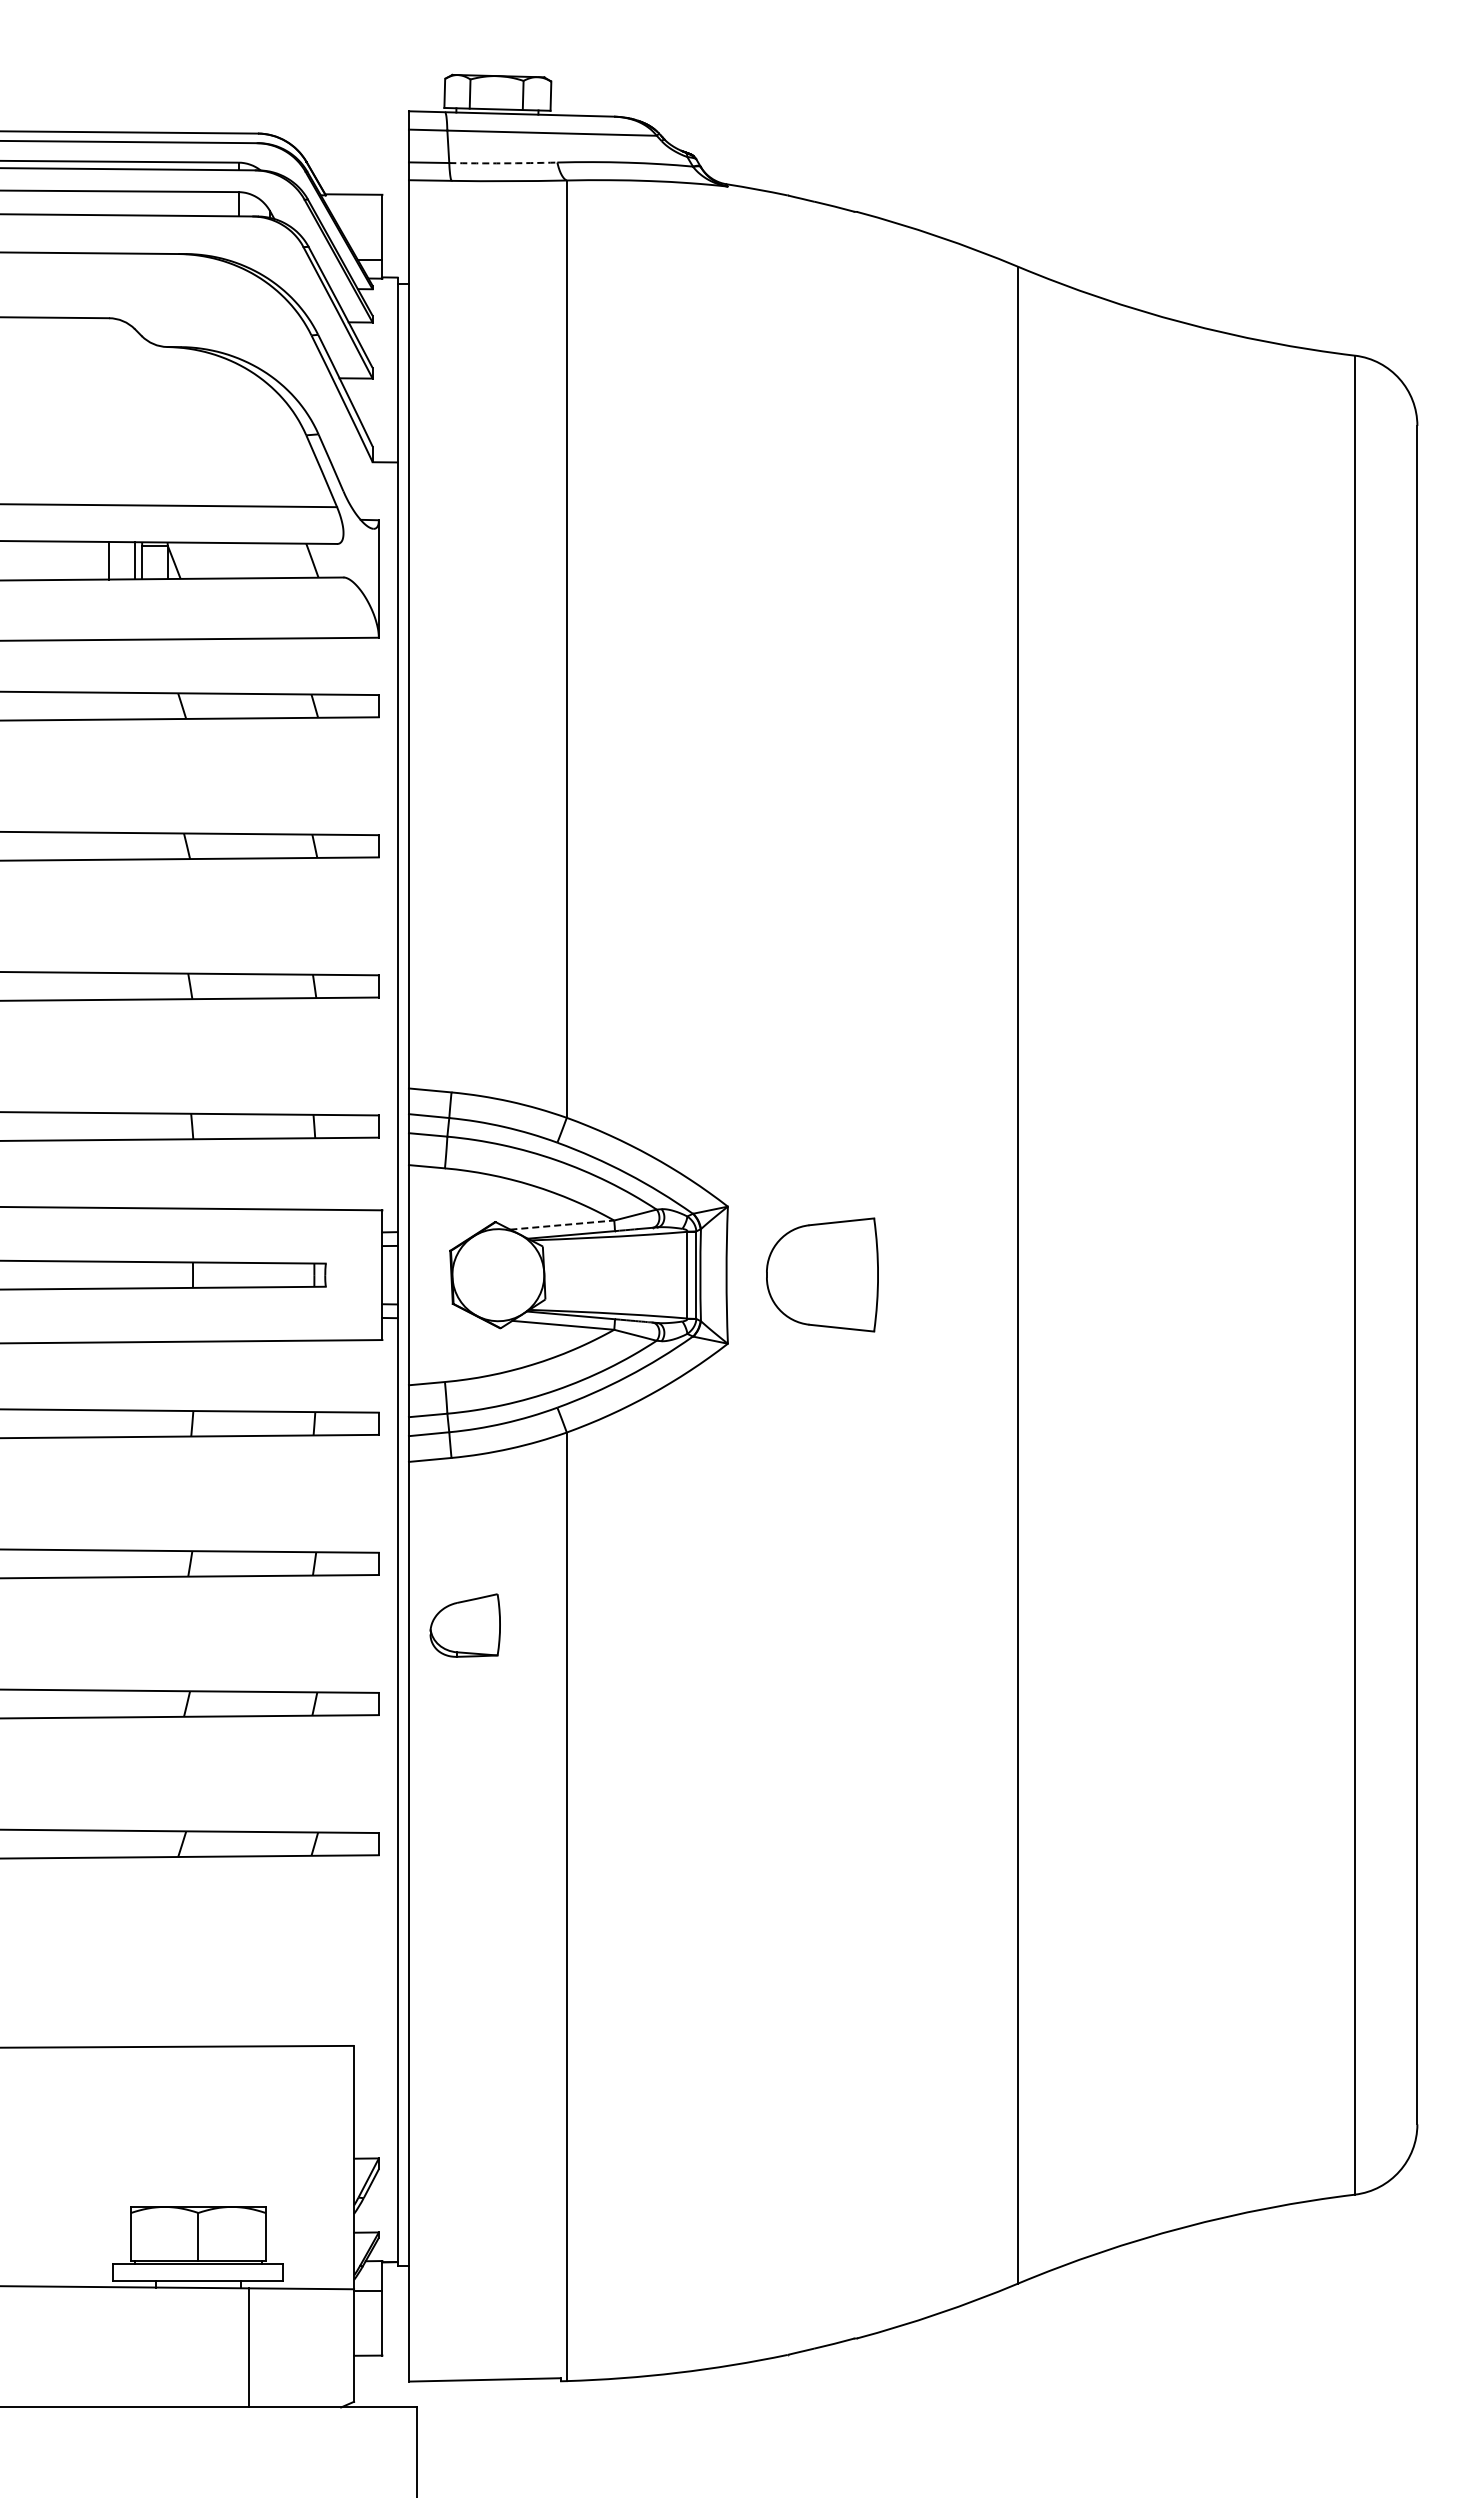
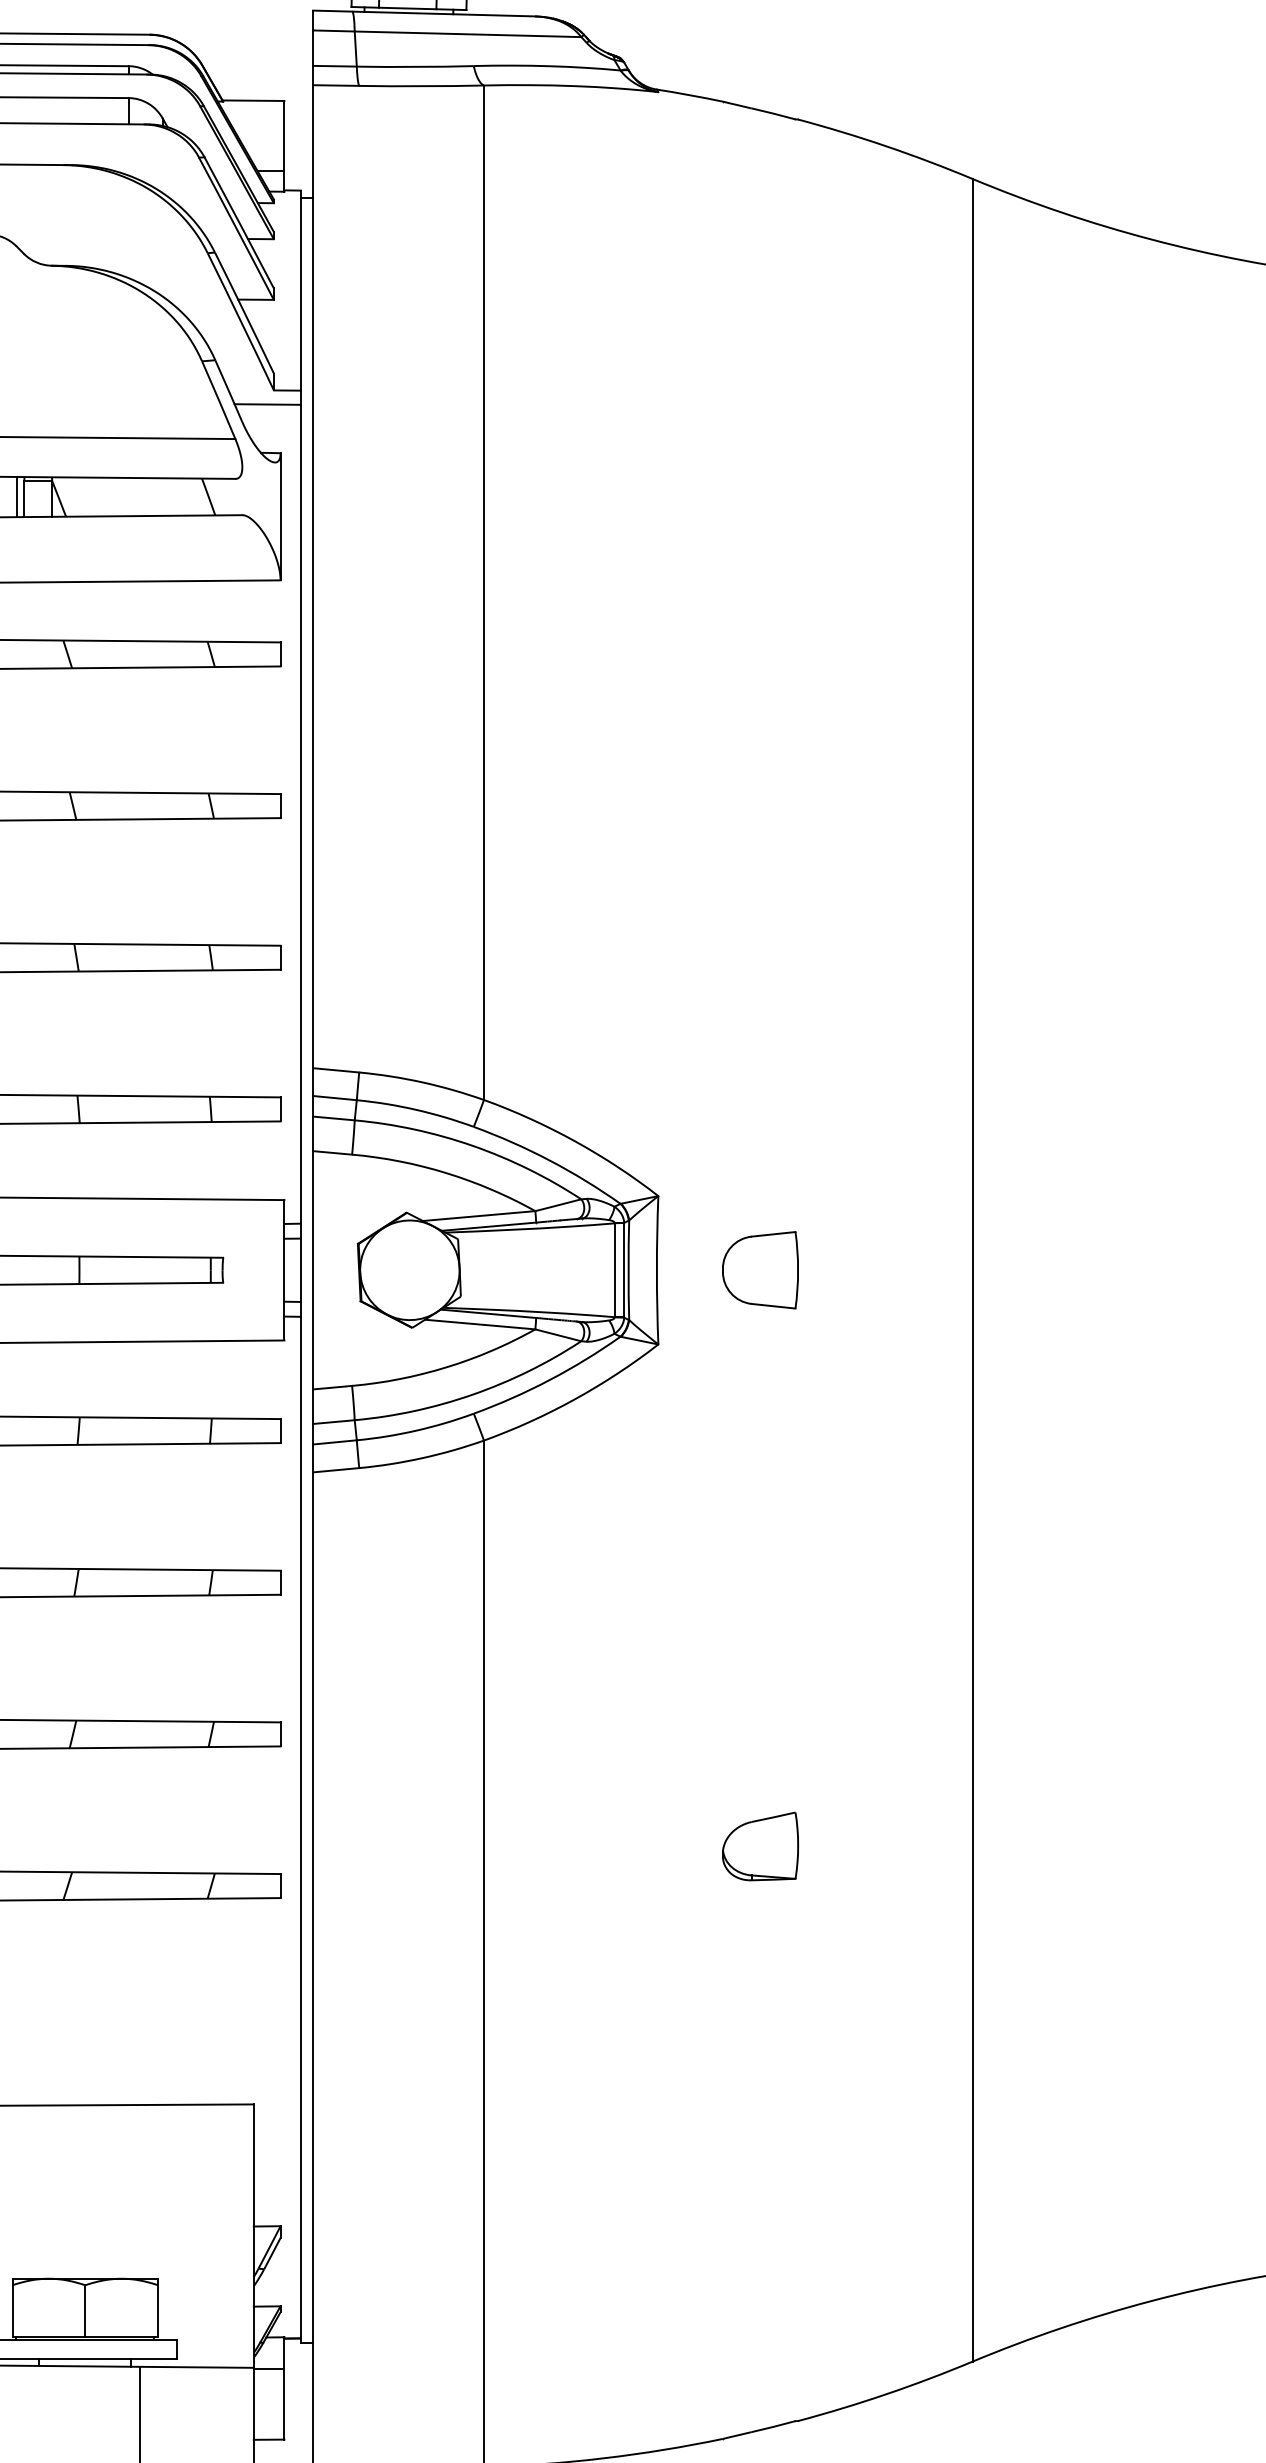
arc: (503, 163) -> (415, 67), dashed -> solid
line: (366, 474) -> (267, 403), added
line: (562, 1225) -> (479, 1216), dashed -> solid
part: (821, 1275) -> (759, 1270), size x0.62
part: (464, 1625) -> (759, 1846), moved

